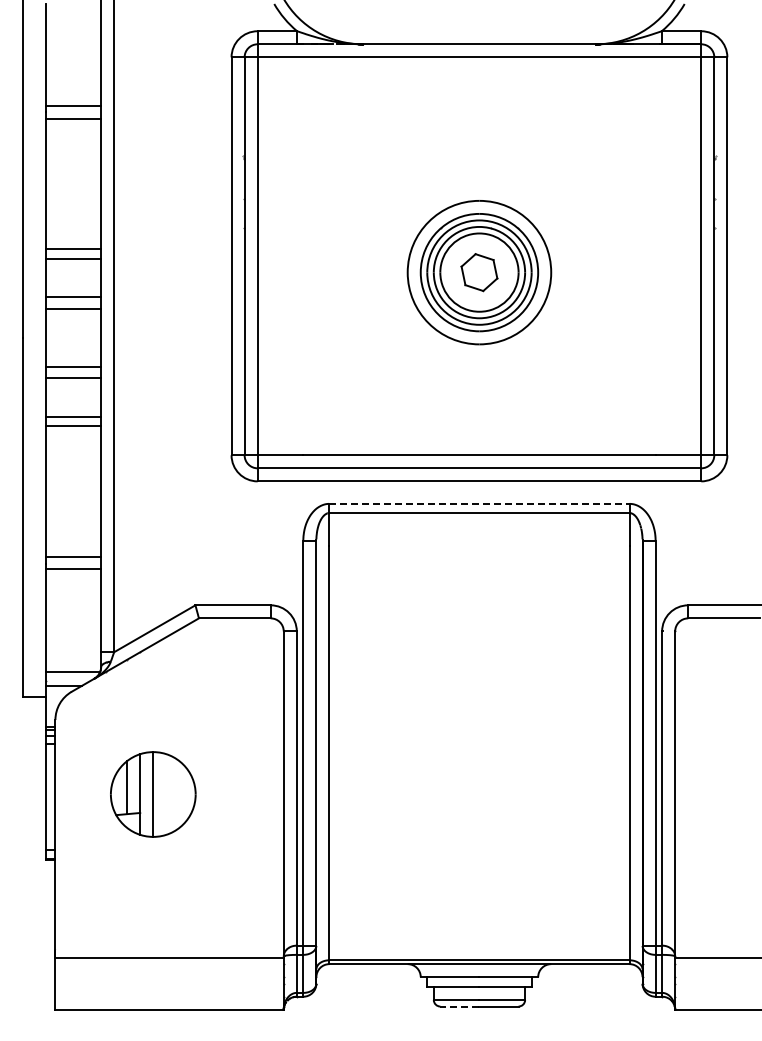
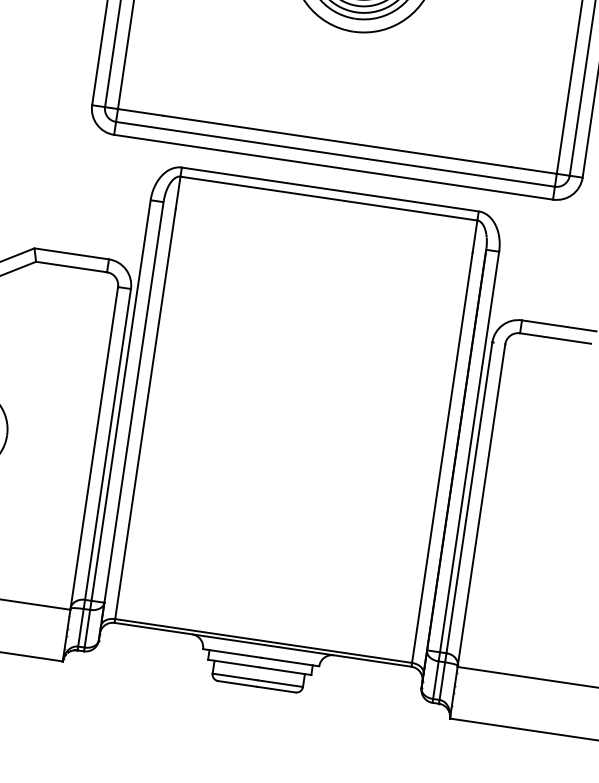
line: (479, 503) -> (330, 189), dashed -> solid
line: (459, 1006) -> (237, 683), dashed -> solid

